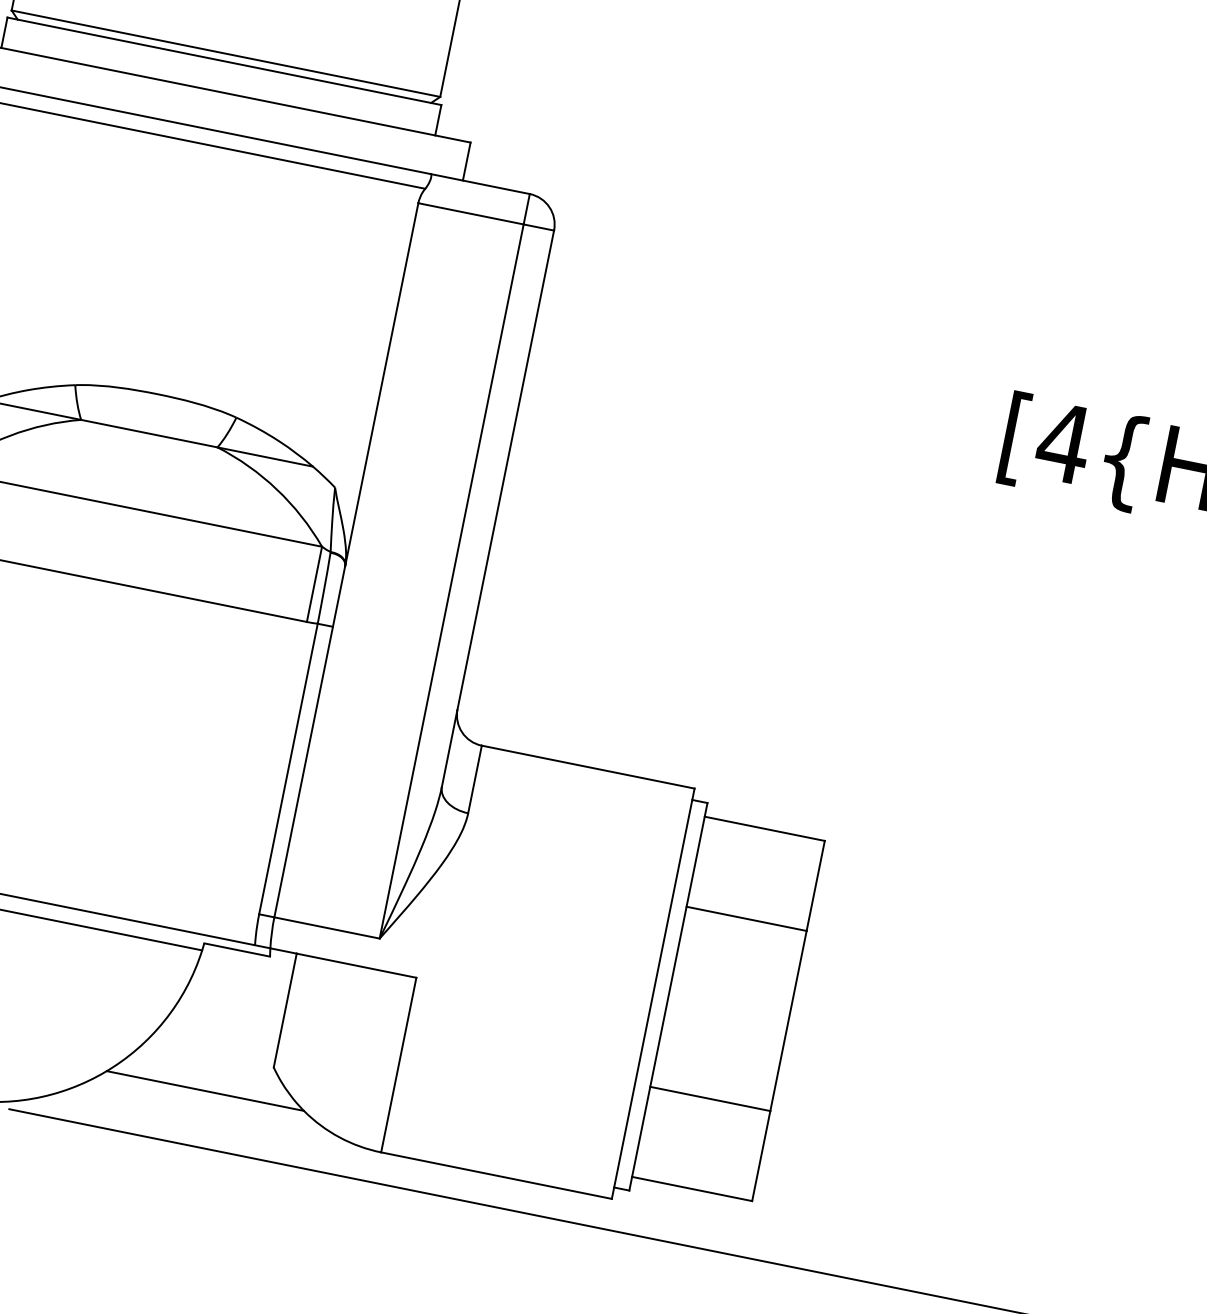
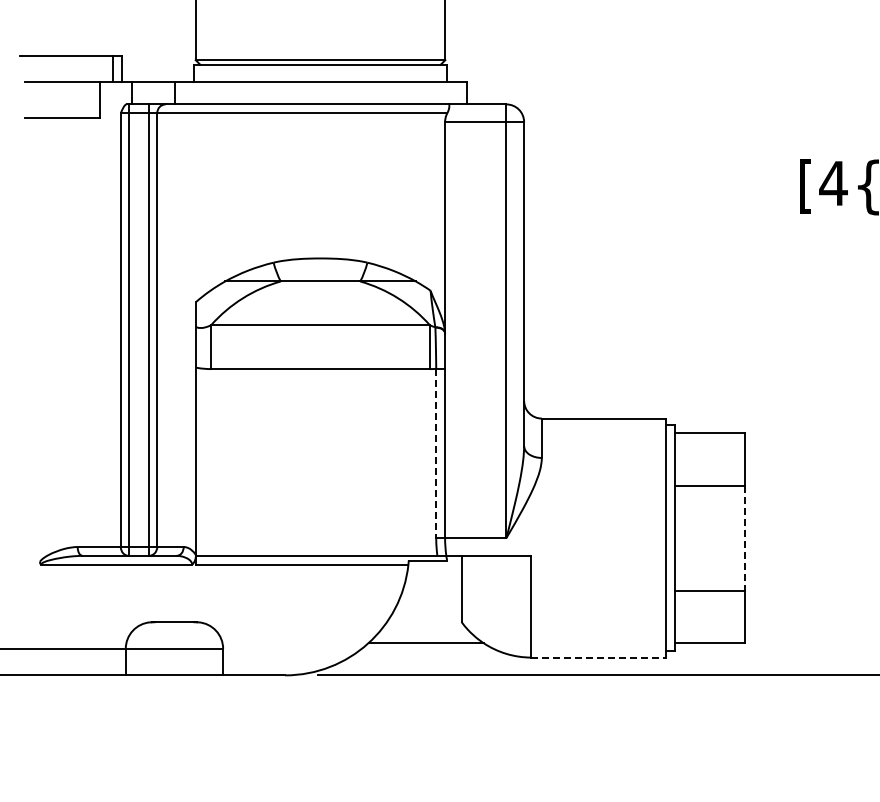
line: (288, 769) -> (436, 453), solid -> dashed
line: (788, 1021) -> (744, 538), solid -> dashed
line: (498, 1175) -> (599, 657), solid -> dashed

